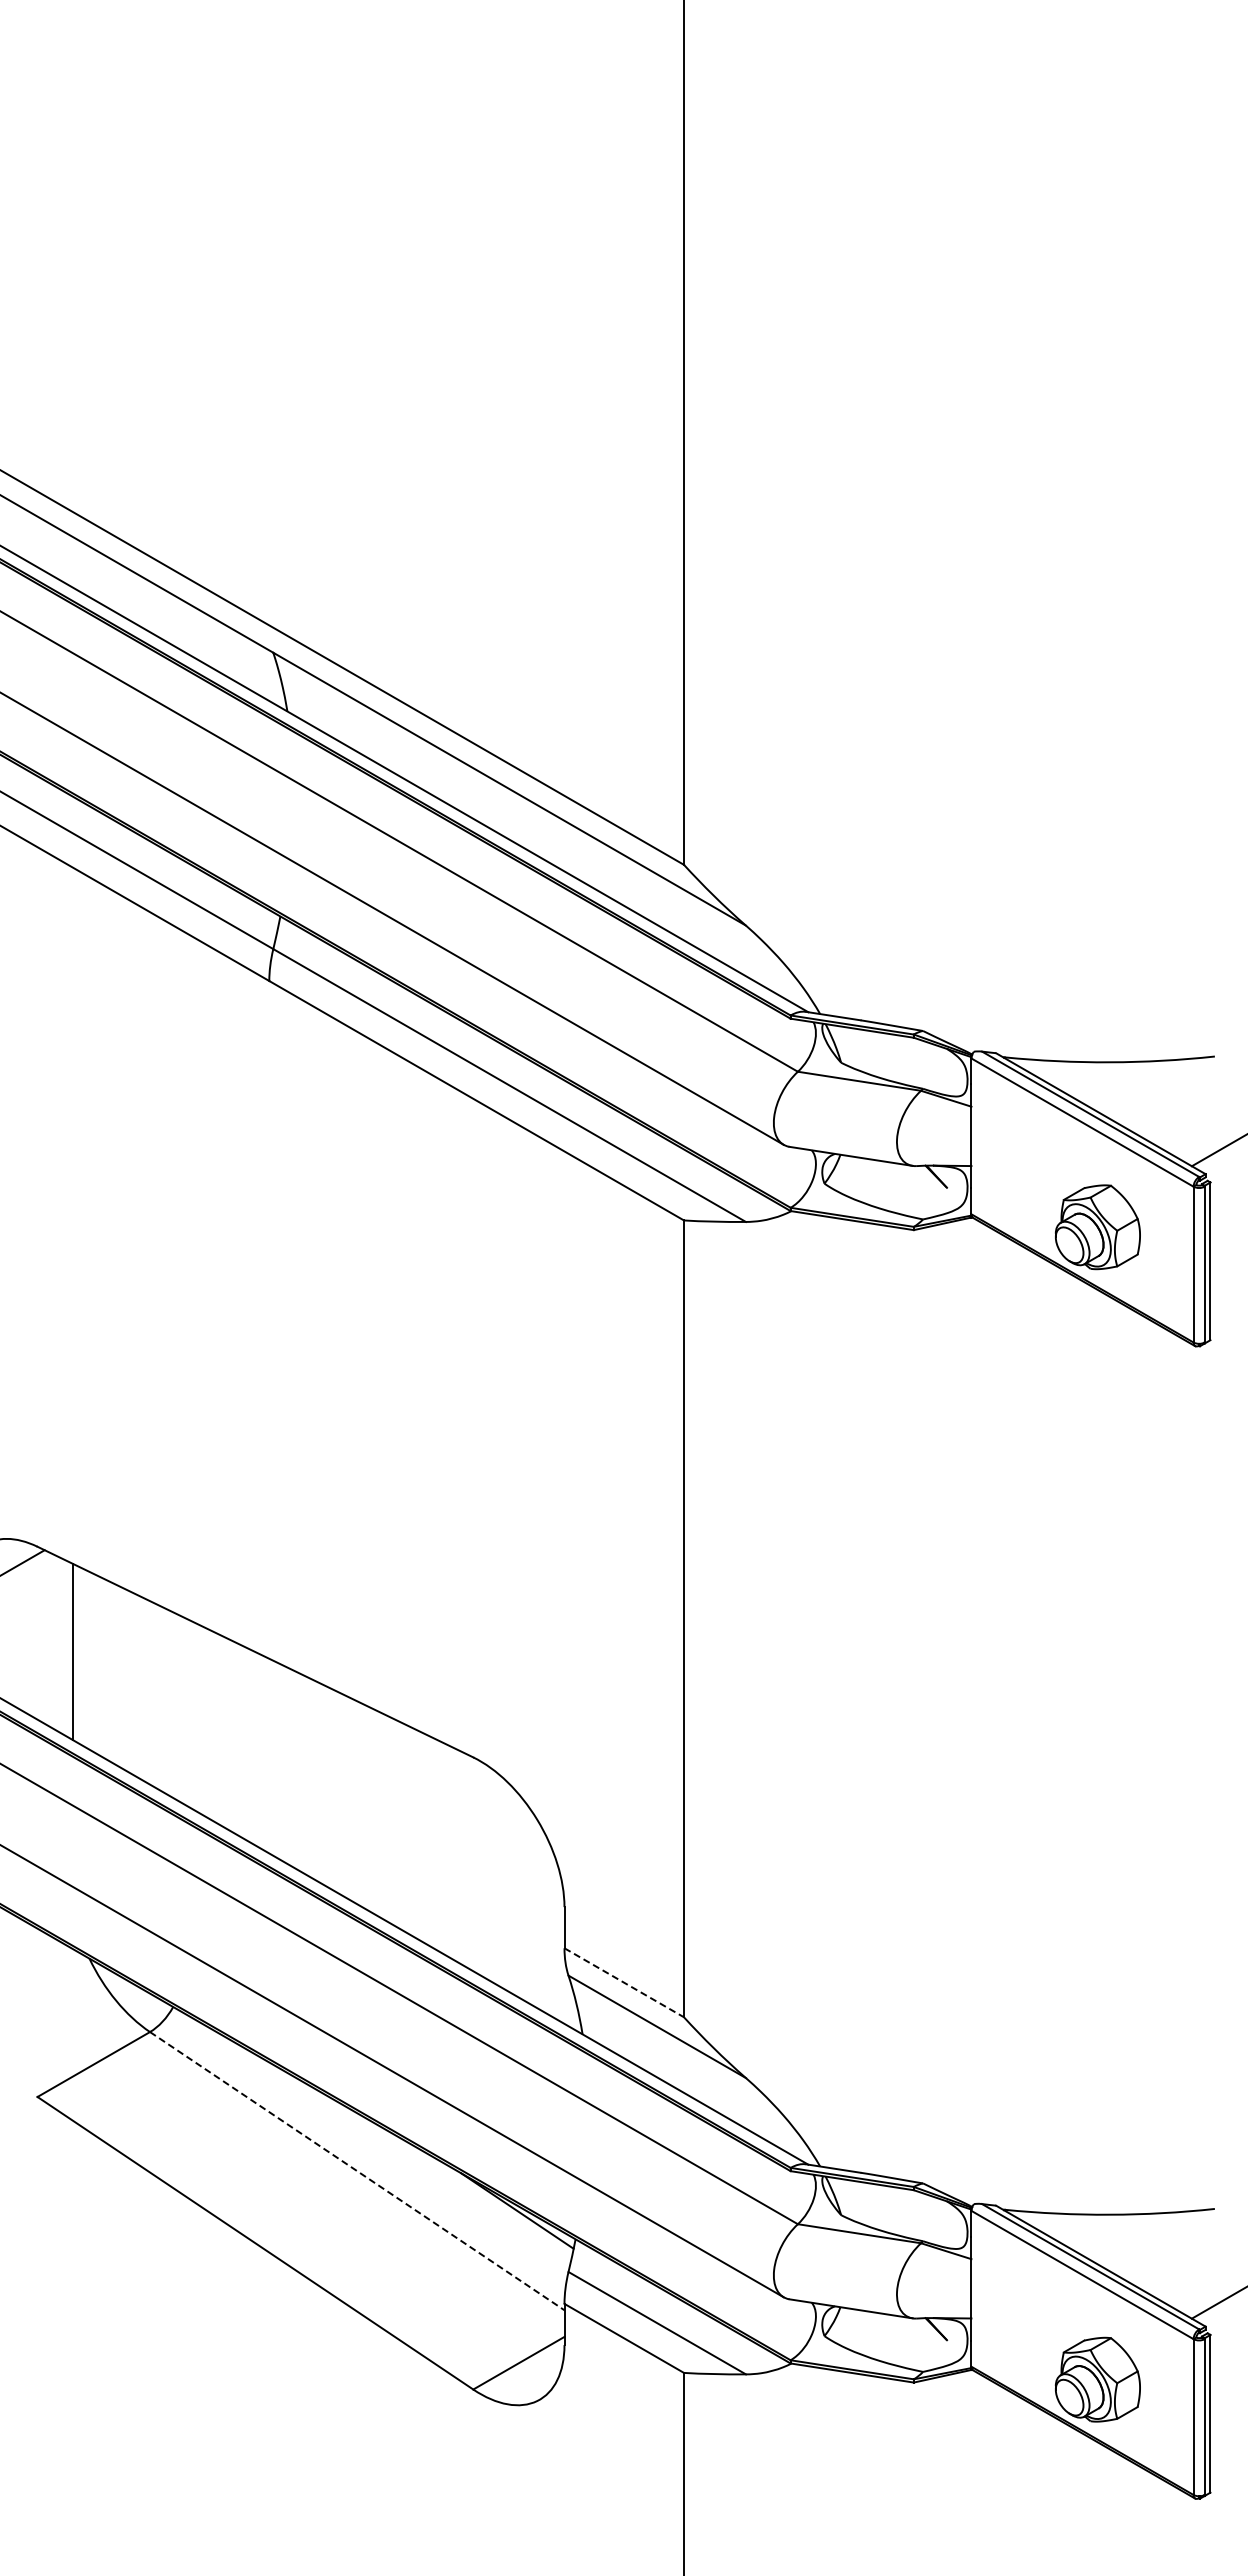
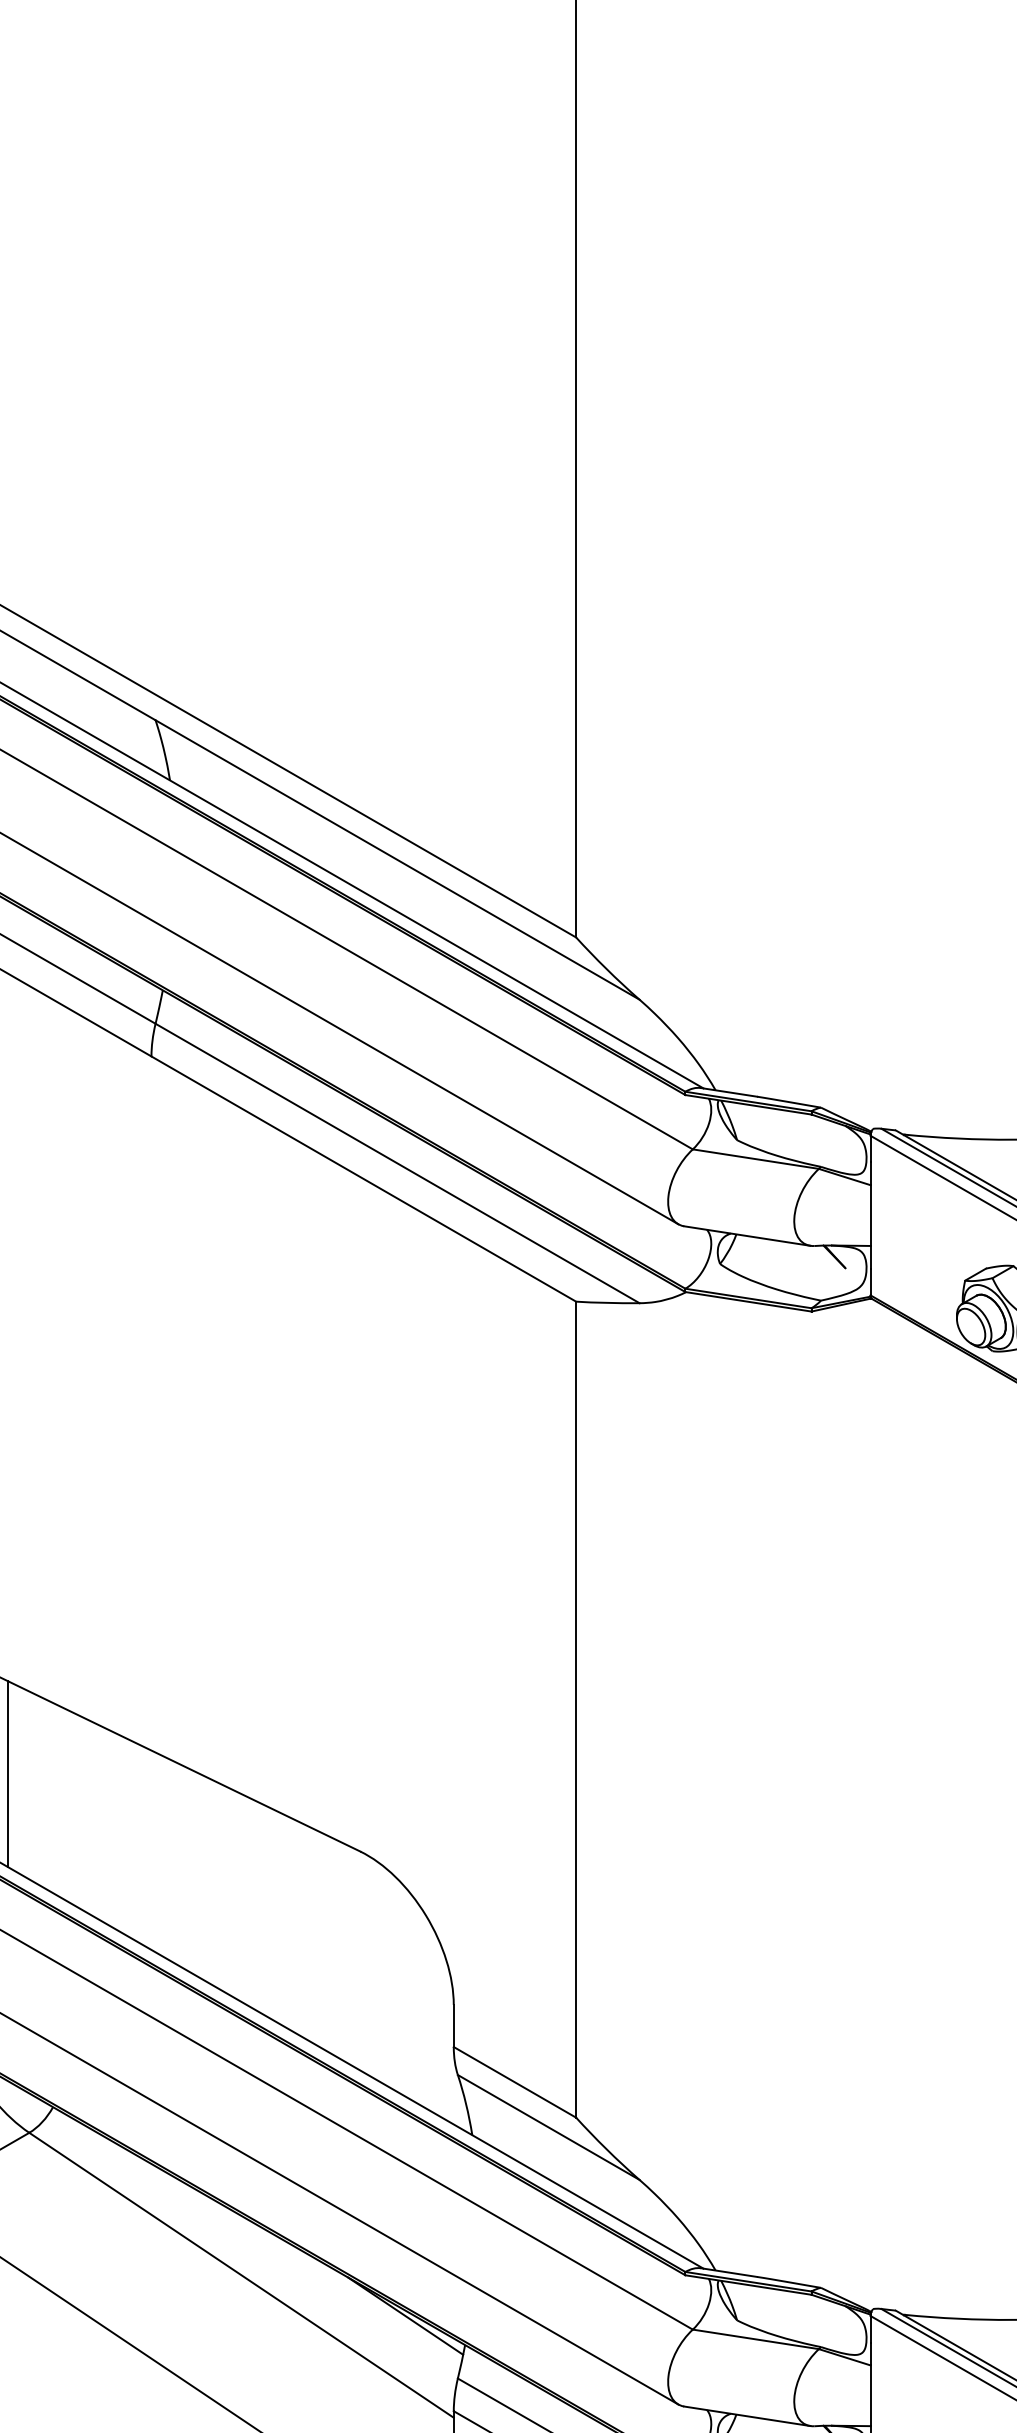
line: (128, 1681) -> (7, 1773), added
line: (624, 1982) -> (515, 2082), dashed -> solid
line: (357, 2171) -> (241, 2275), dashed -> solid

